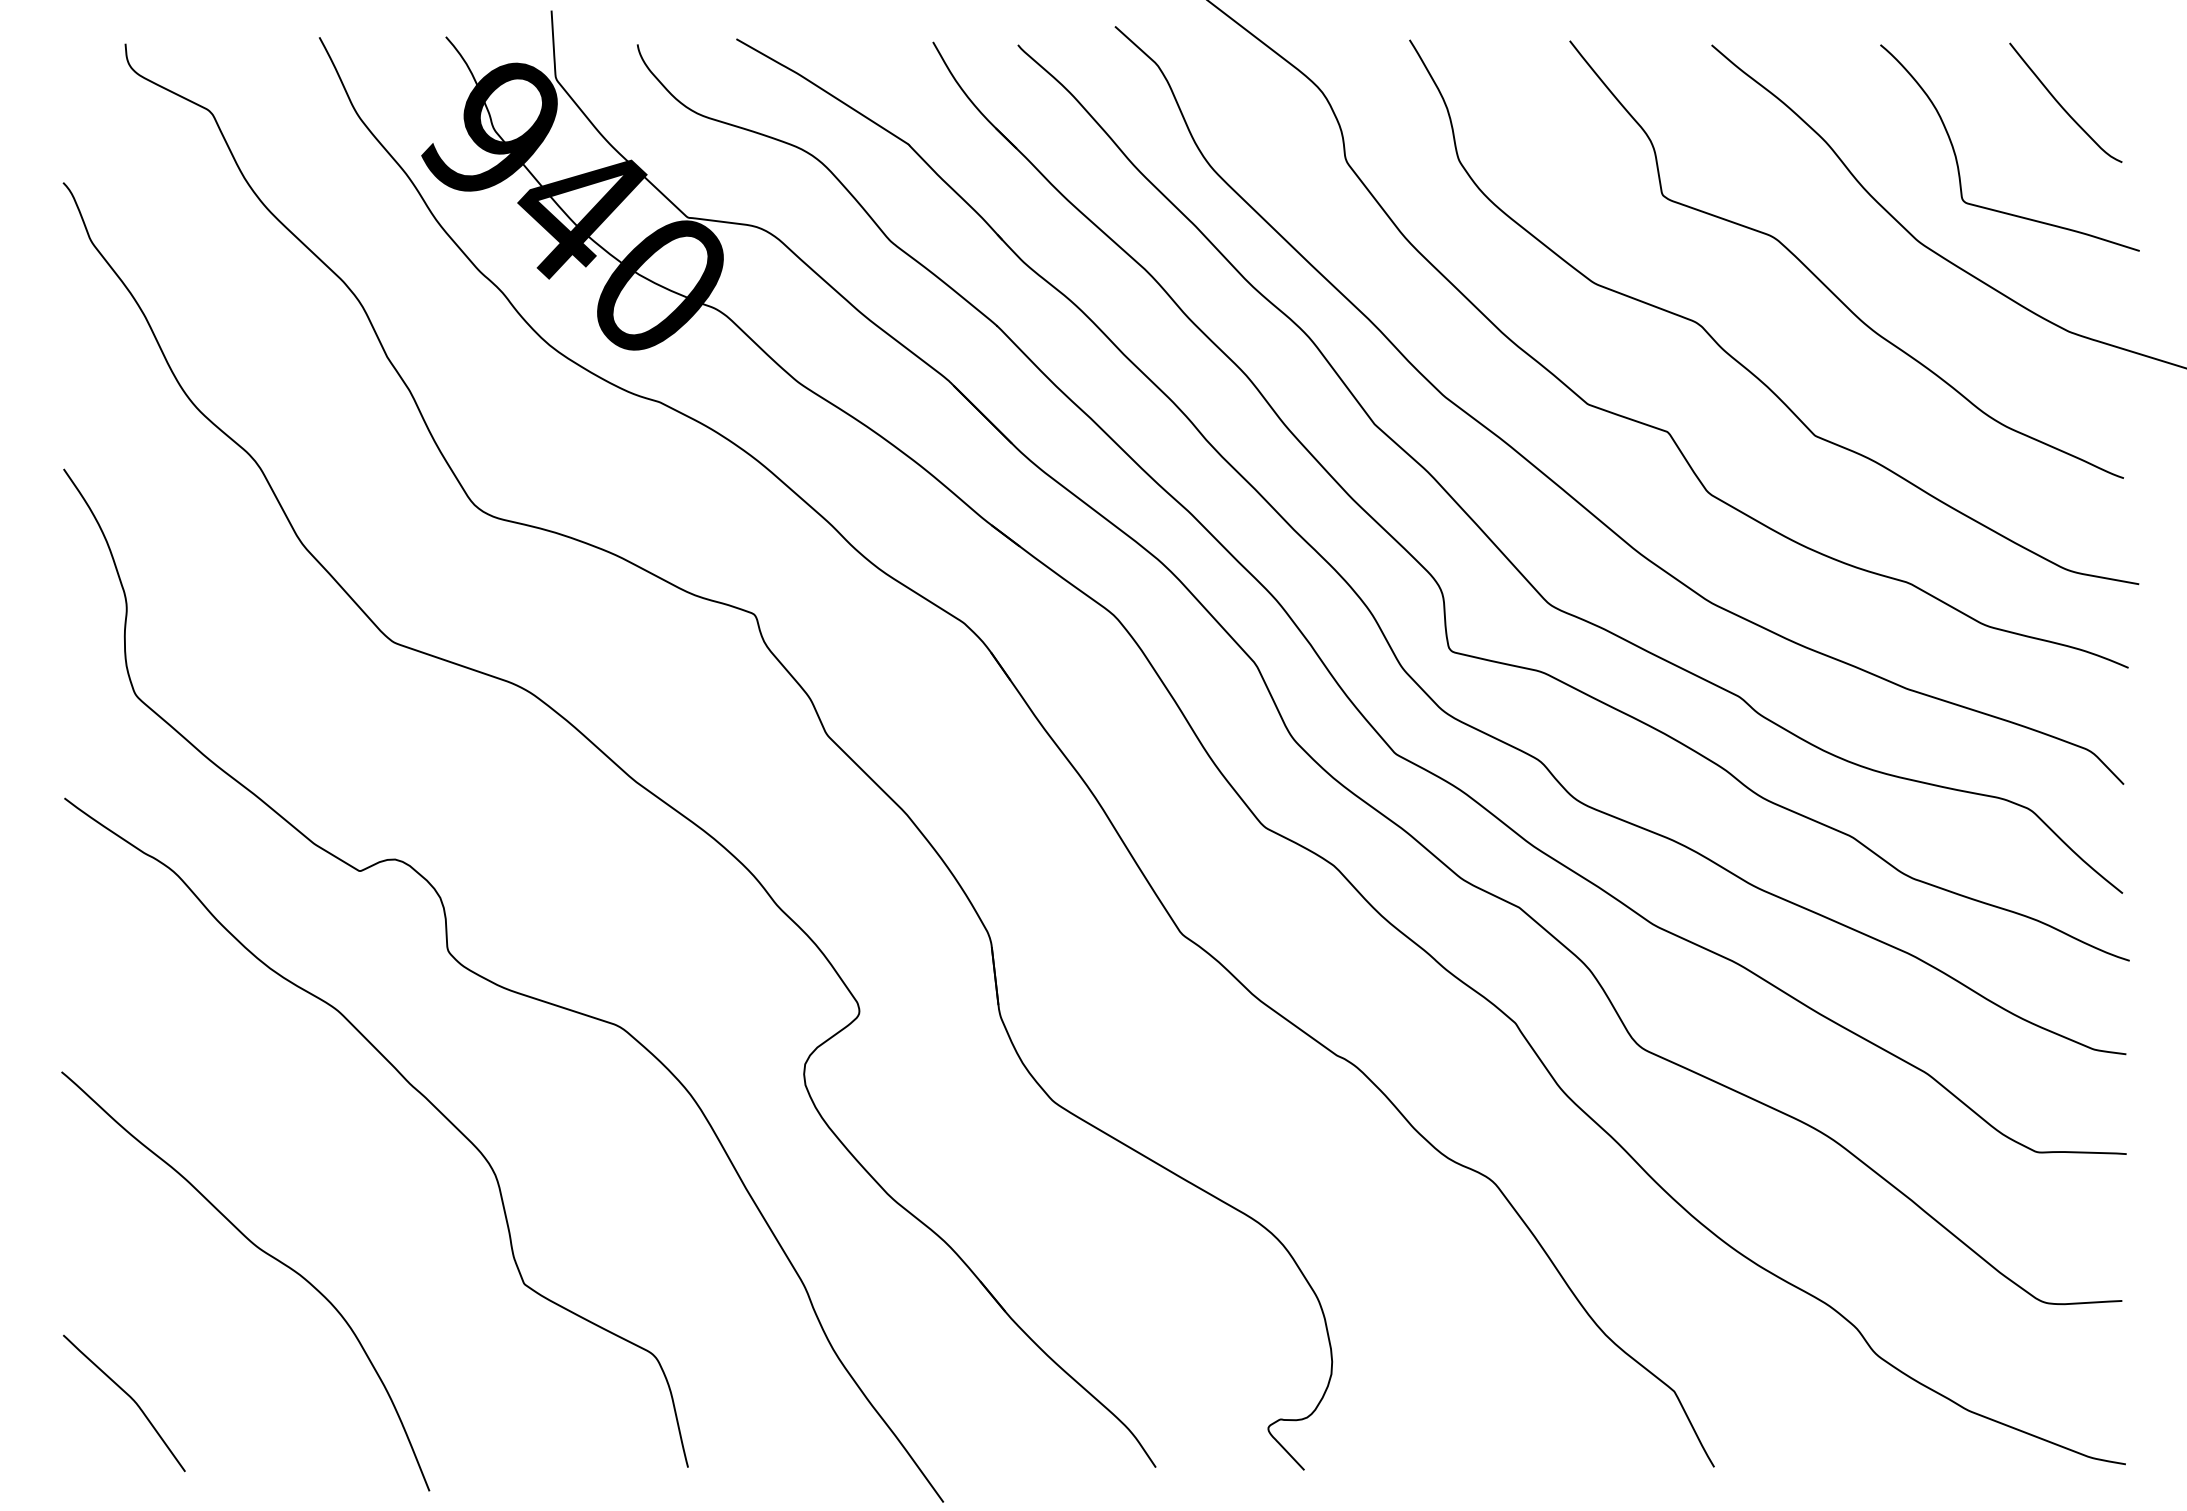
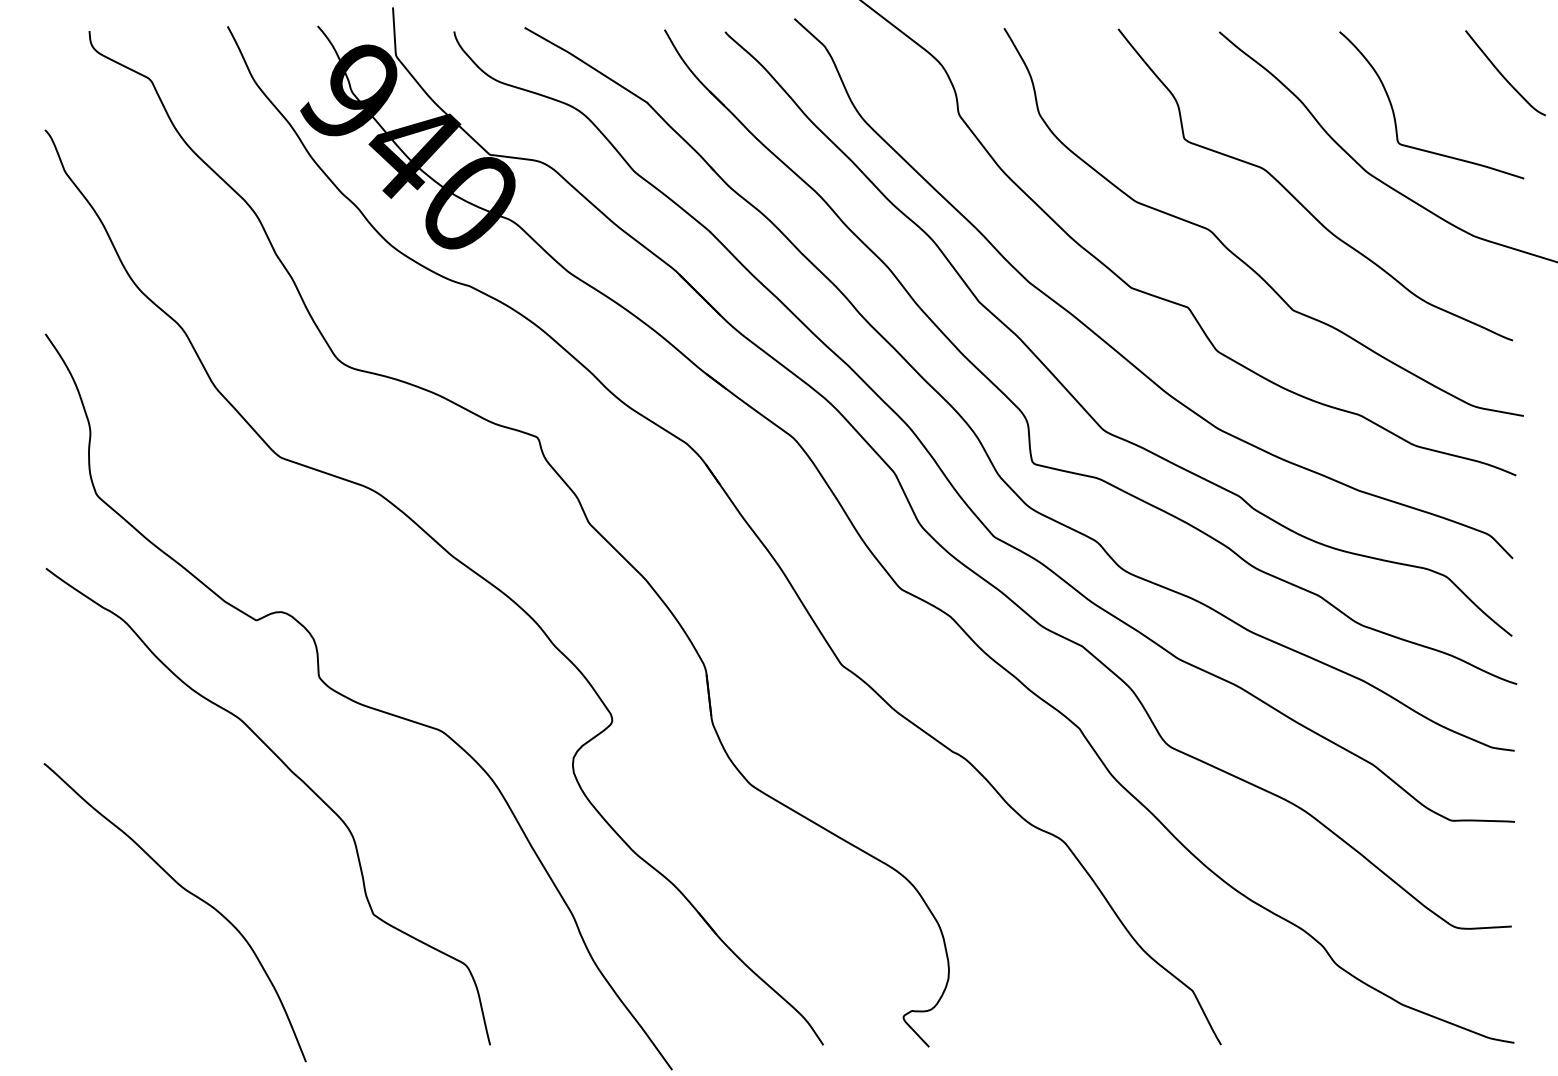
curve: (2062, 106) -> (1503, 75), moved
curve: (129, 1397) -> (92, 995), removed

